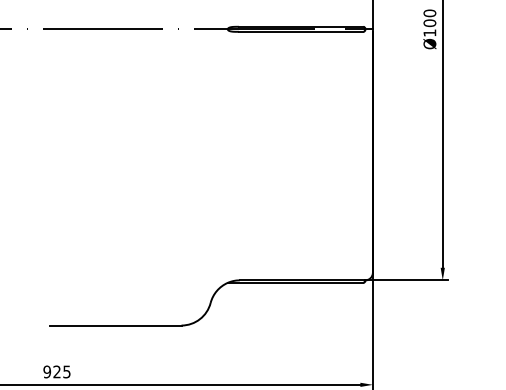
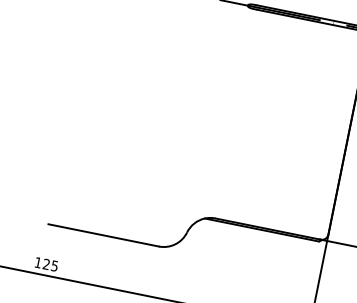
text: (47, 371) -> (38, 262), 925 -> 125

